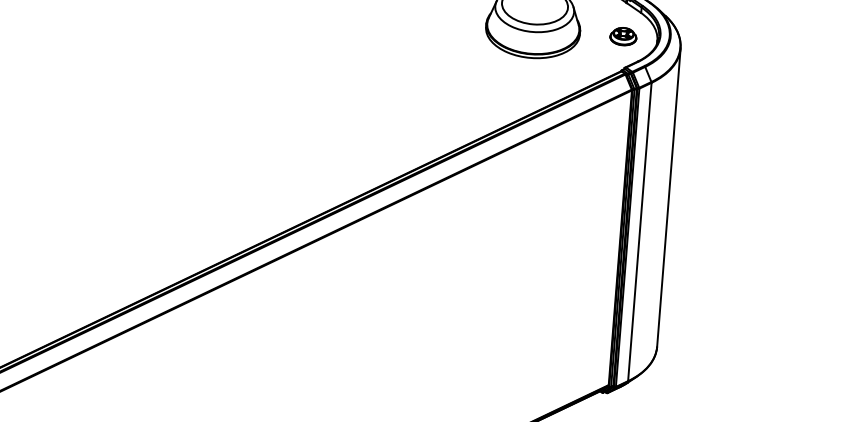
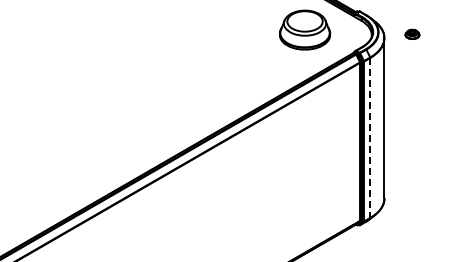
part: (623, 34) -> (412, 33), moved
line: (639, 233) -> (370, 138), solid -> dashed

